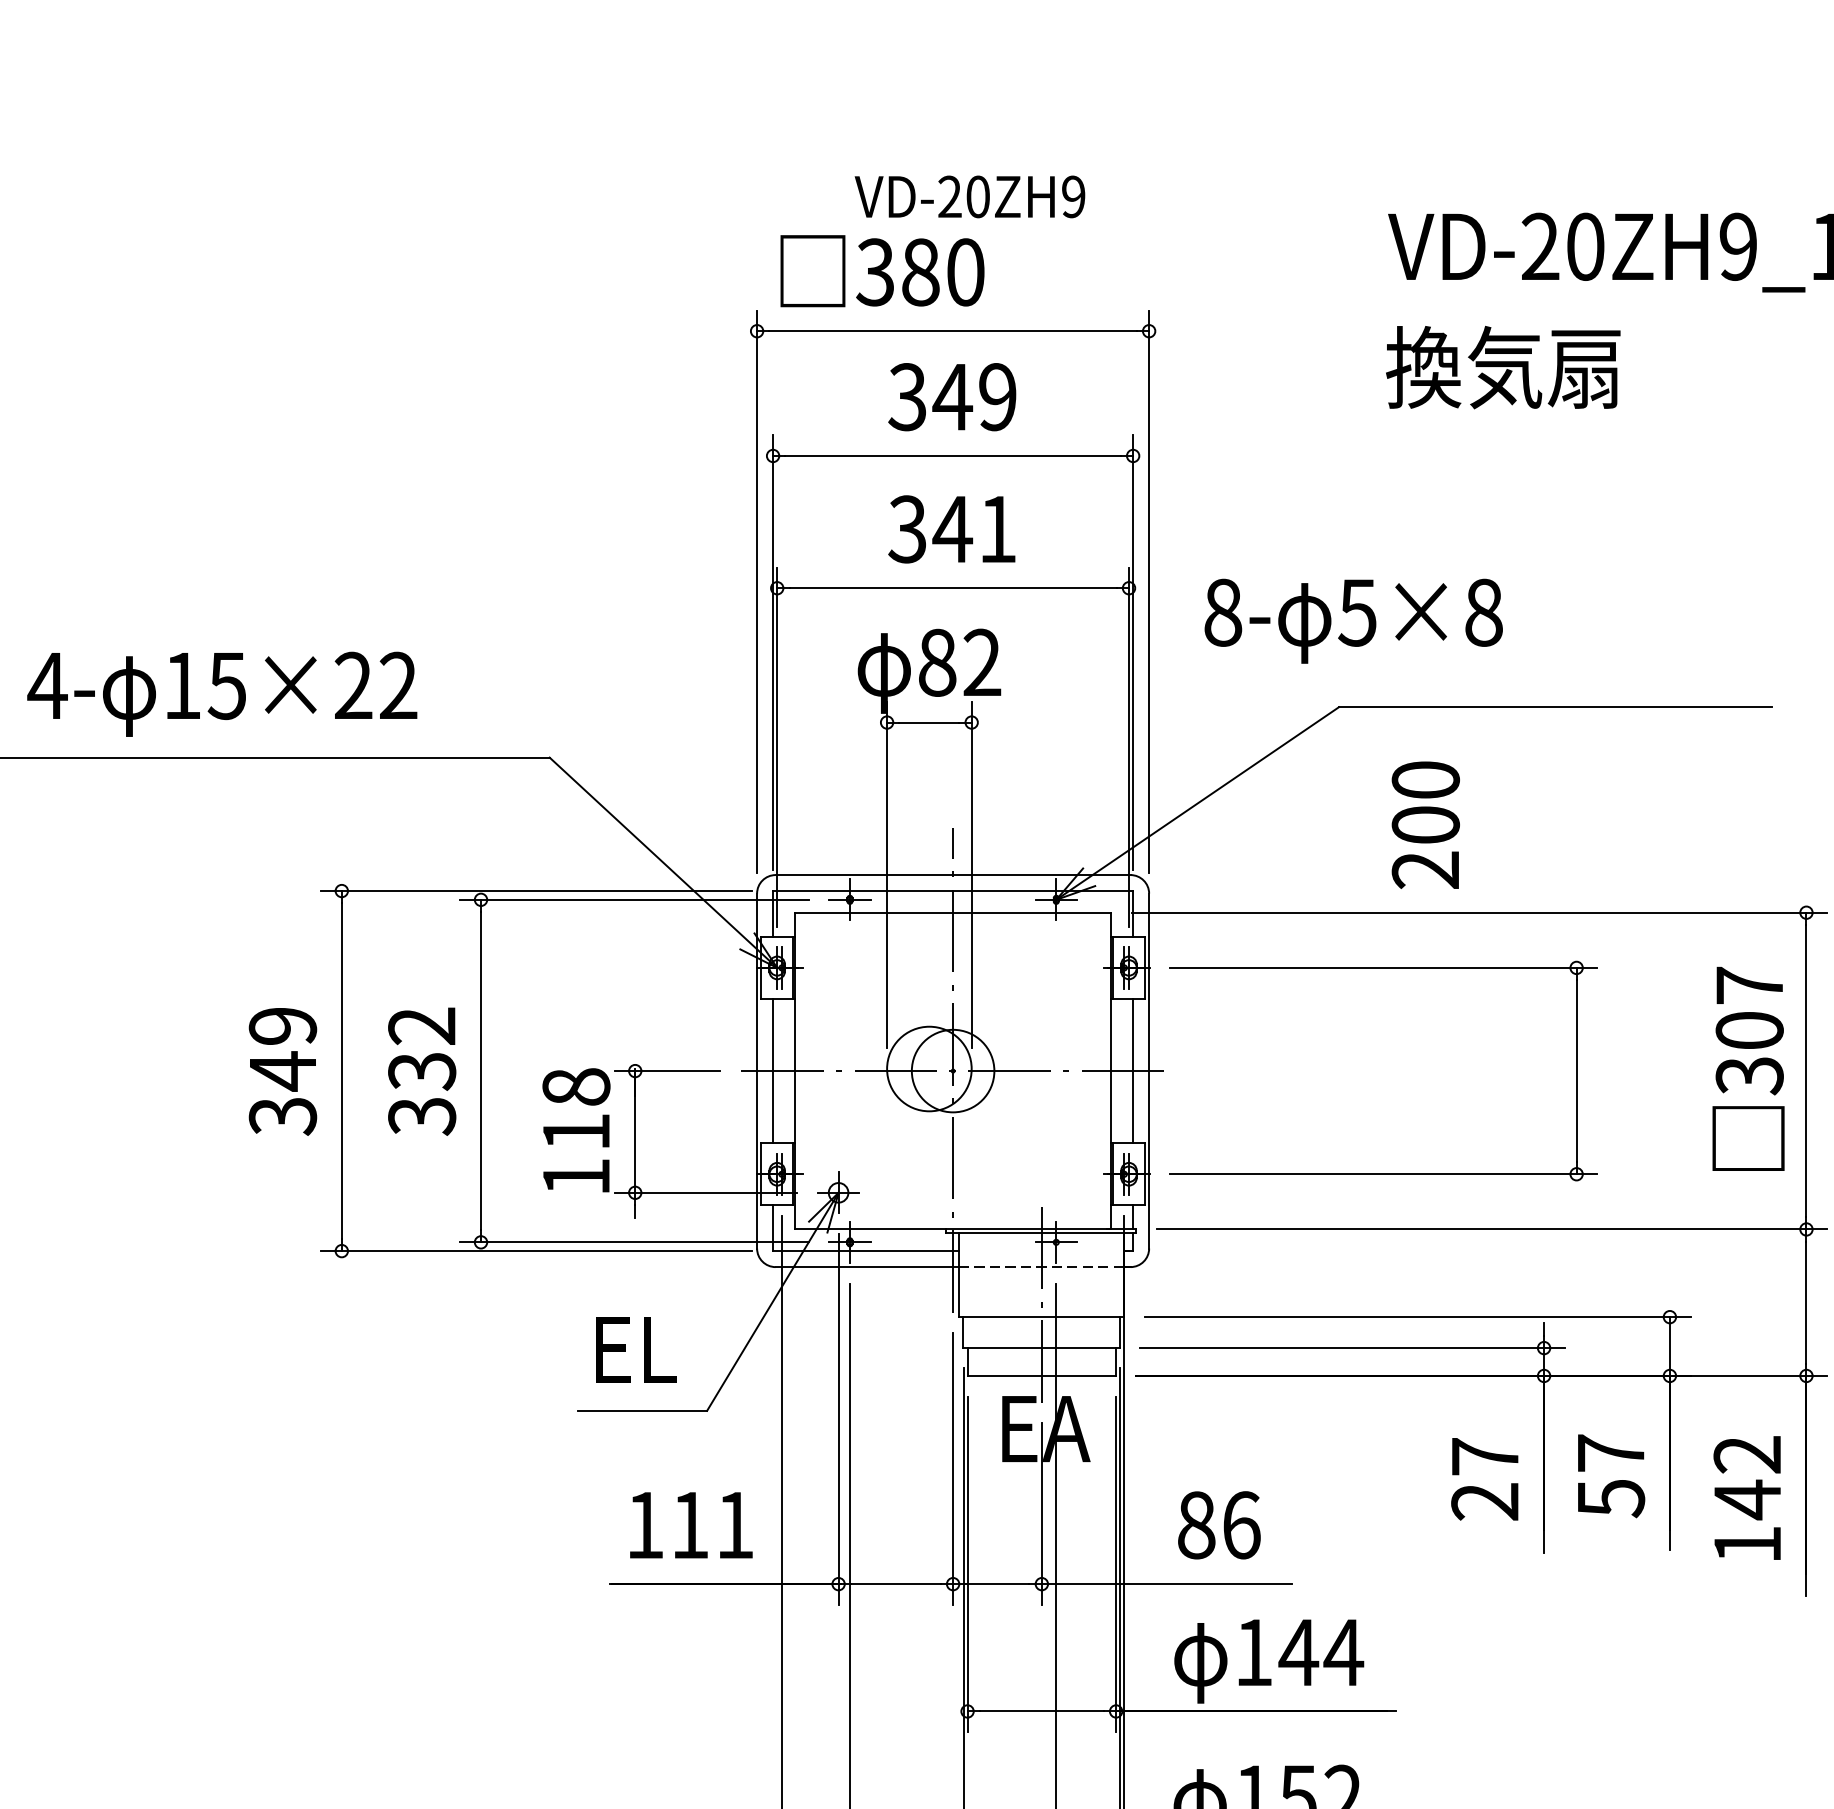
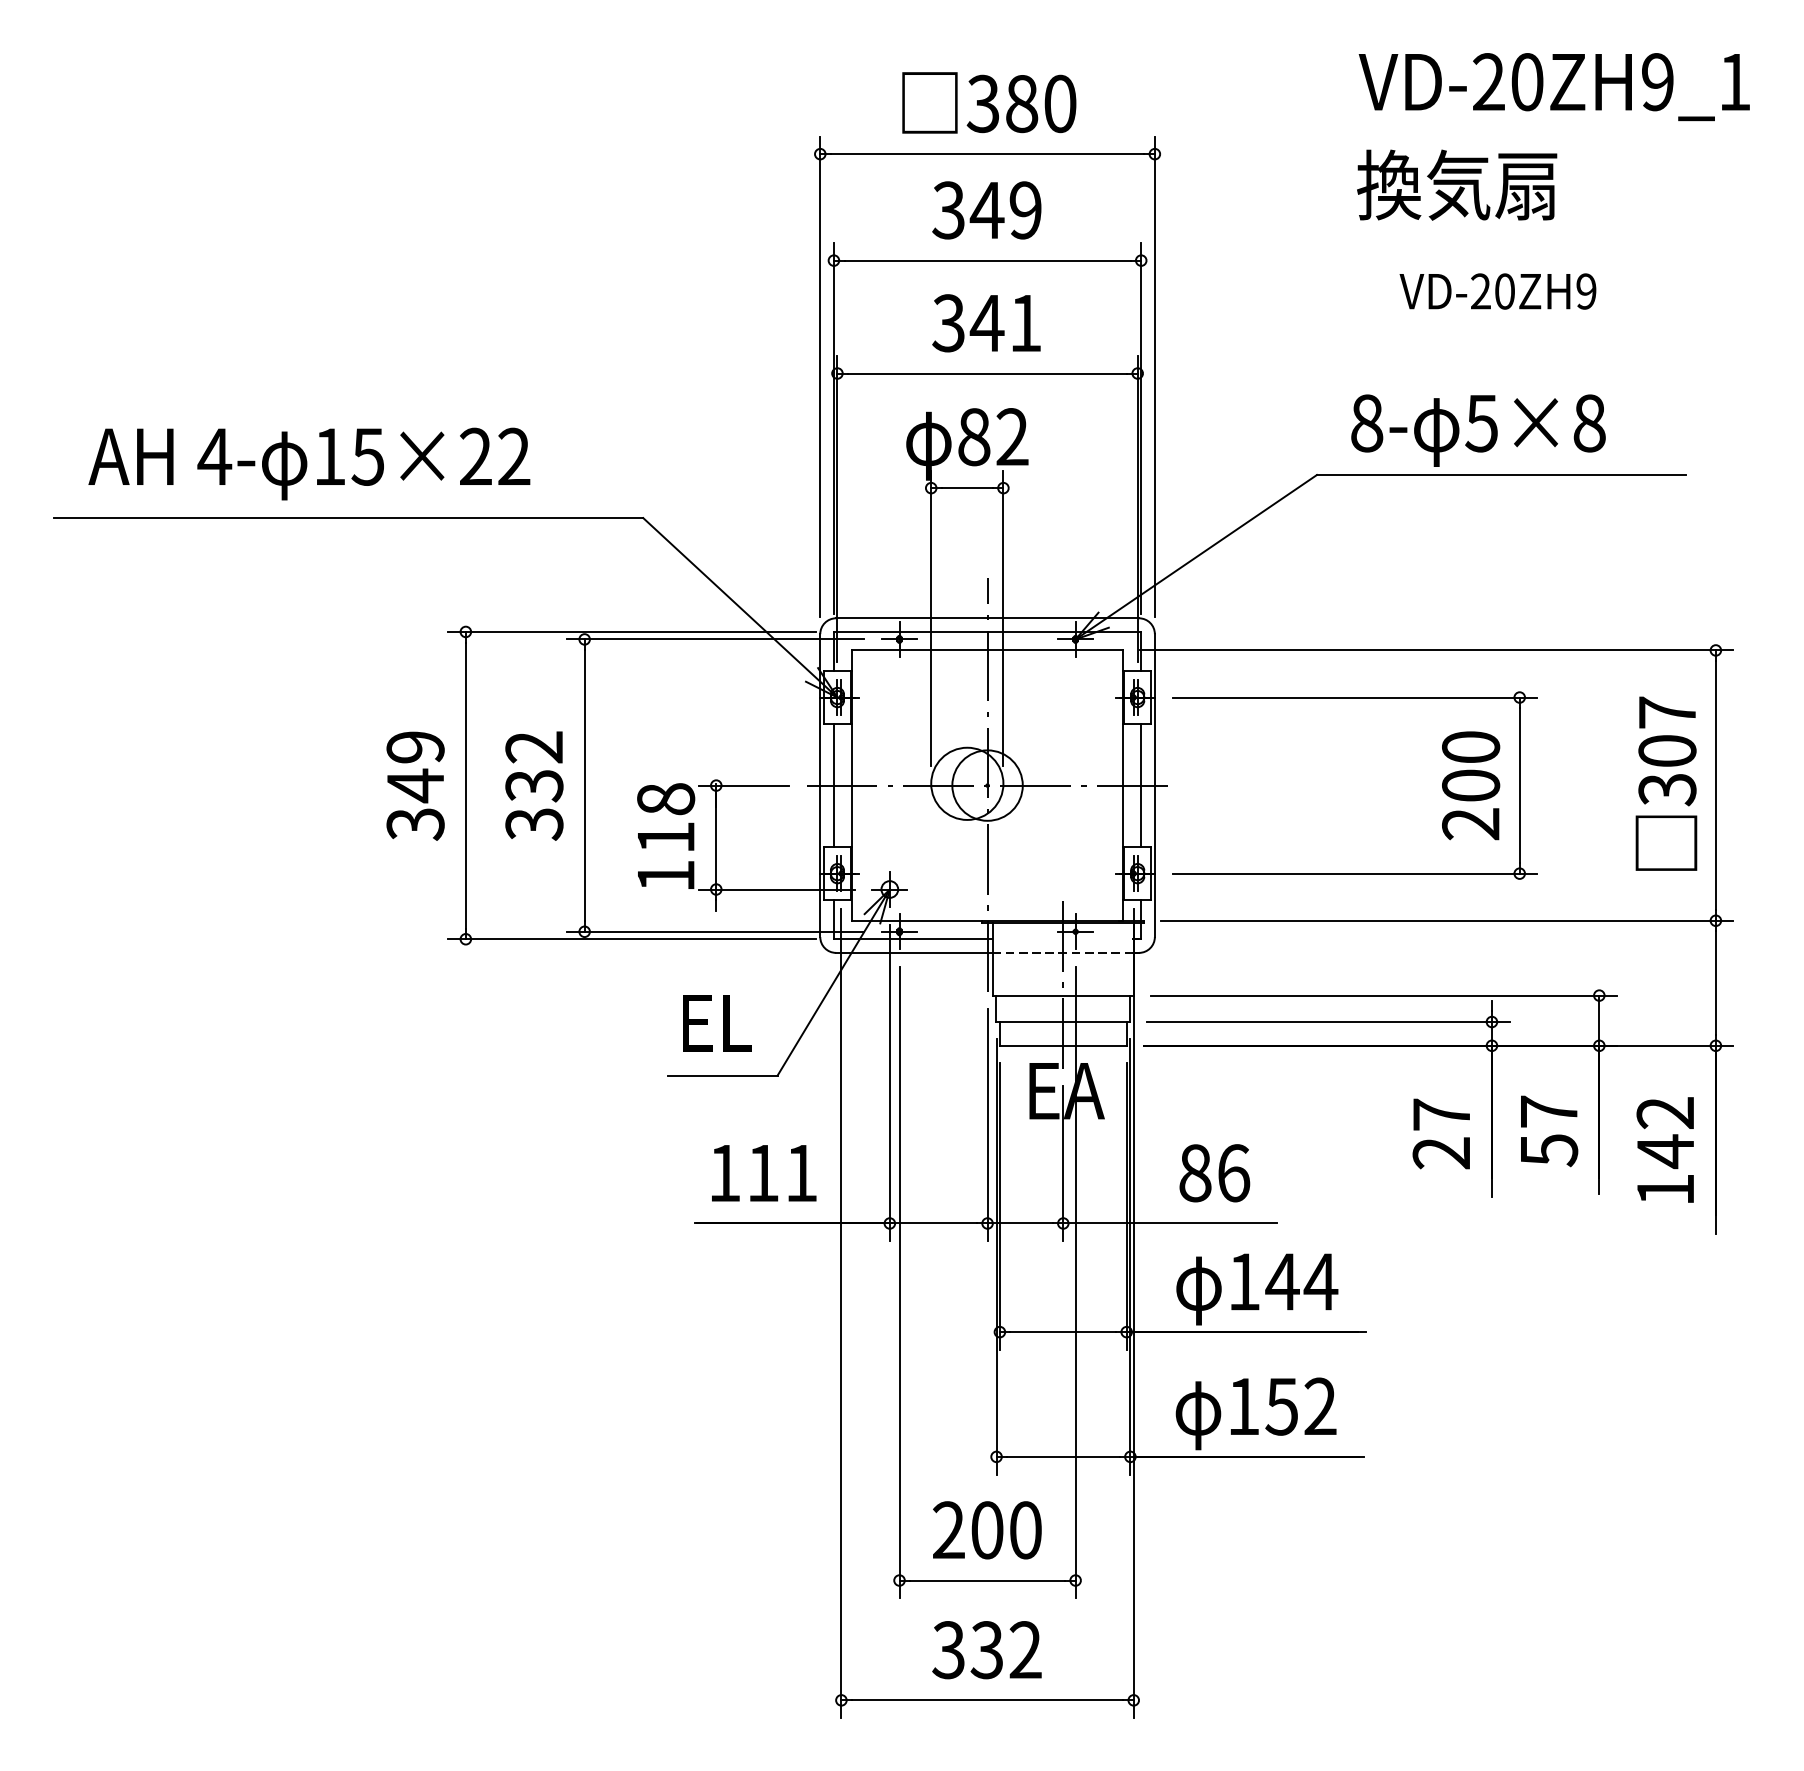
text: (969, 196) -> (1497, 291), moved
text: (882, 270) -> (989, 102), moved
text: (1353, 621) -> (1478, 430), moved
text: (1426, 824) -> (1471, 785), moved

